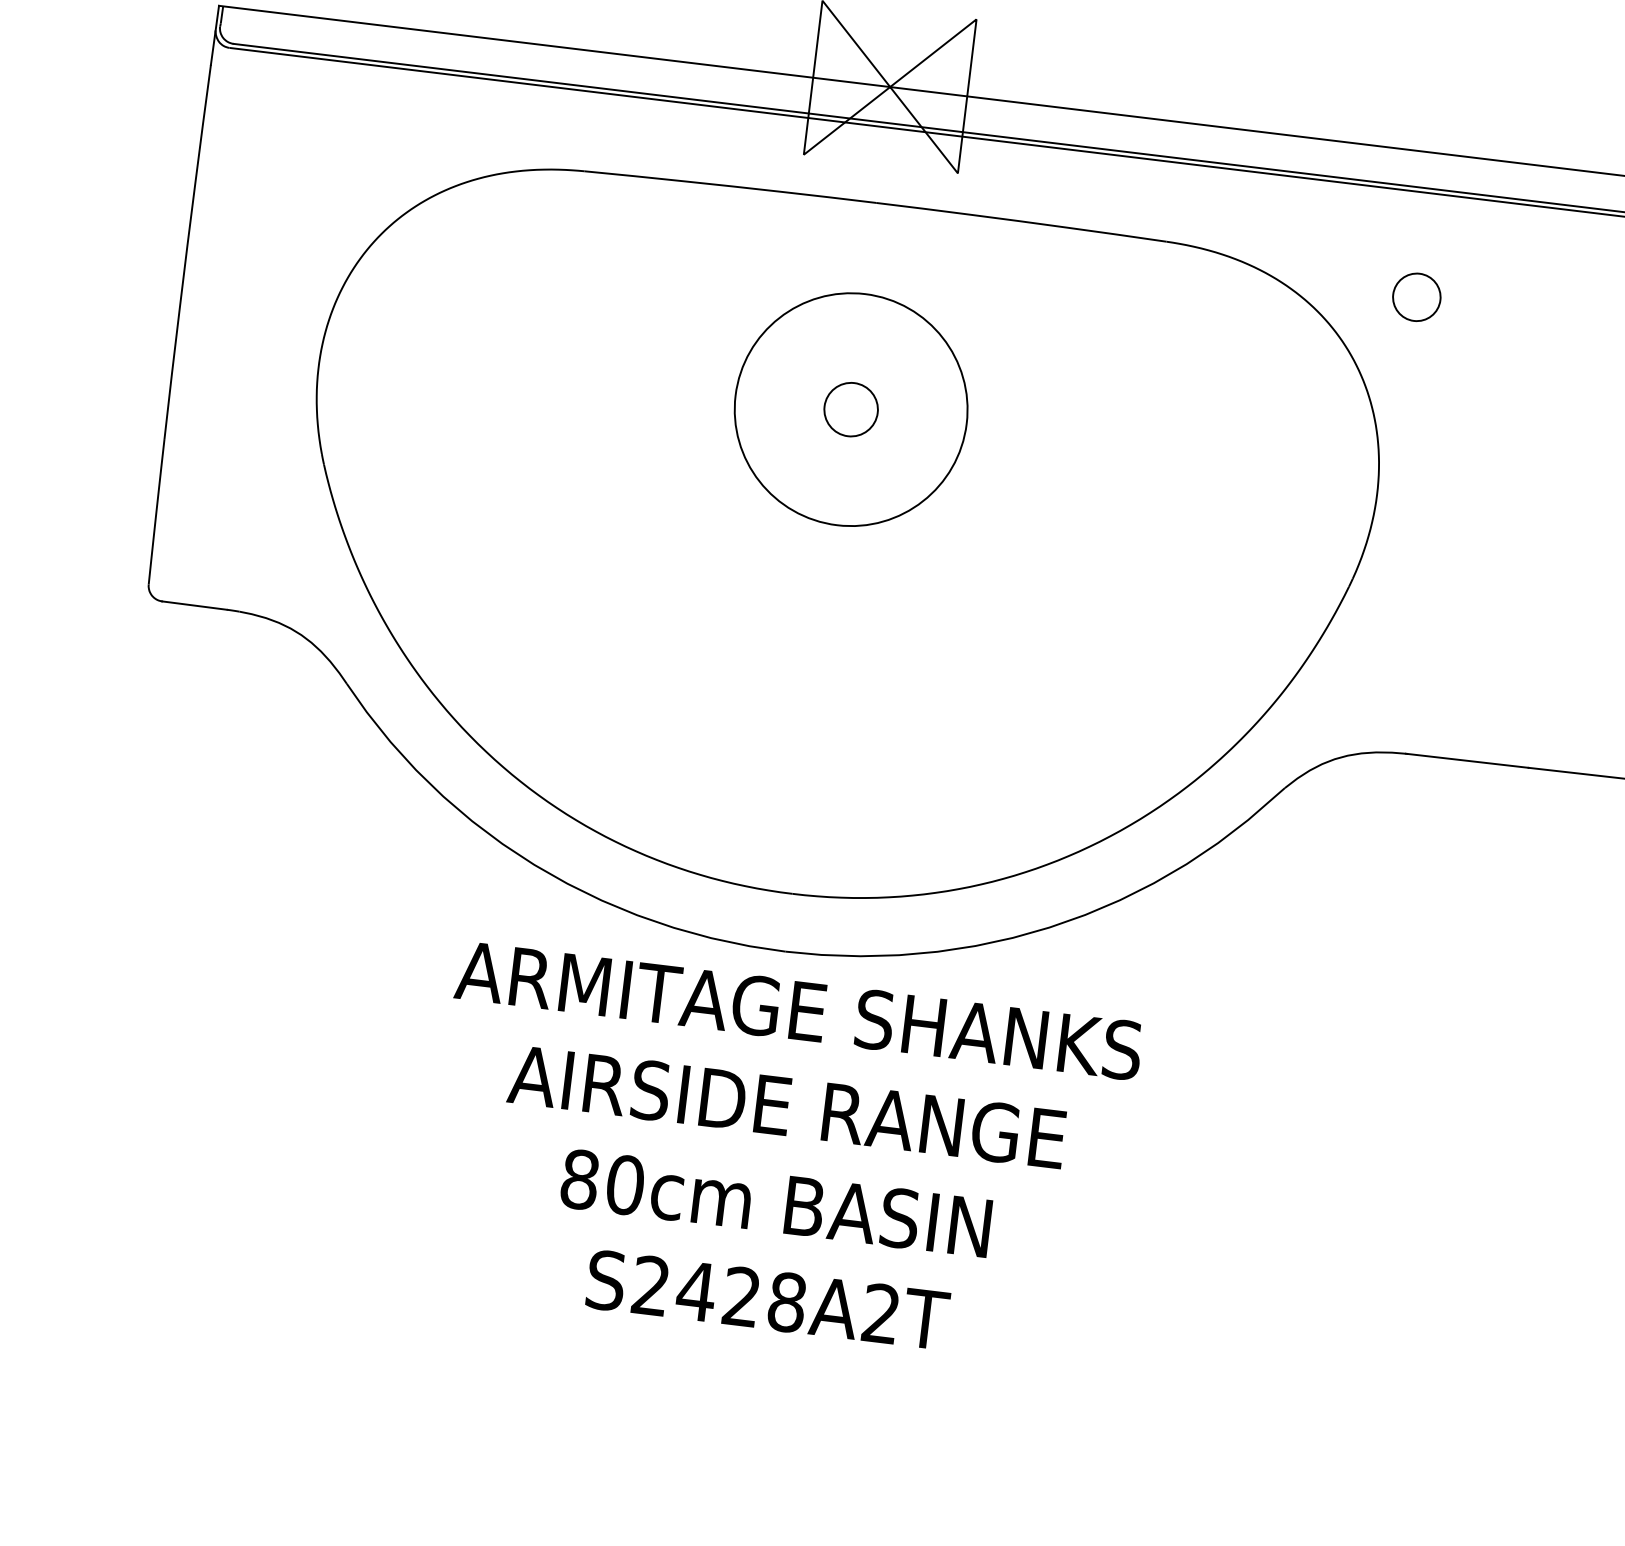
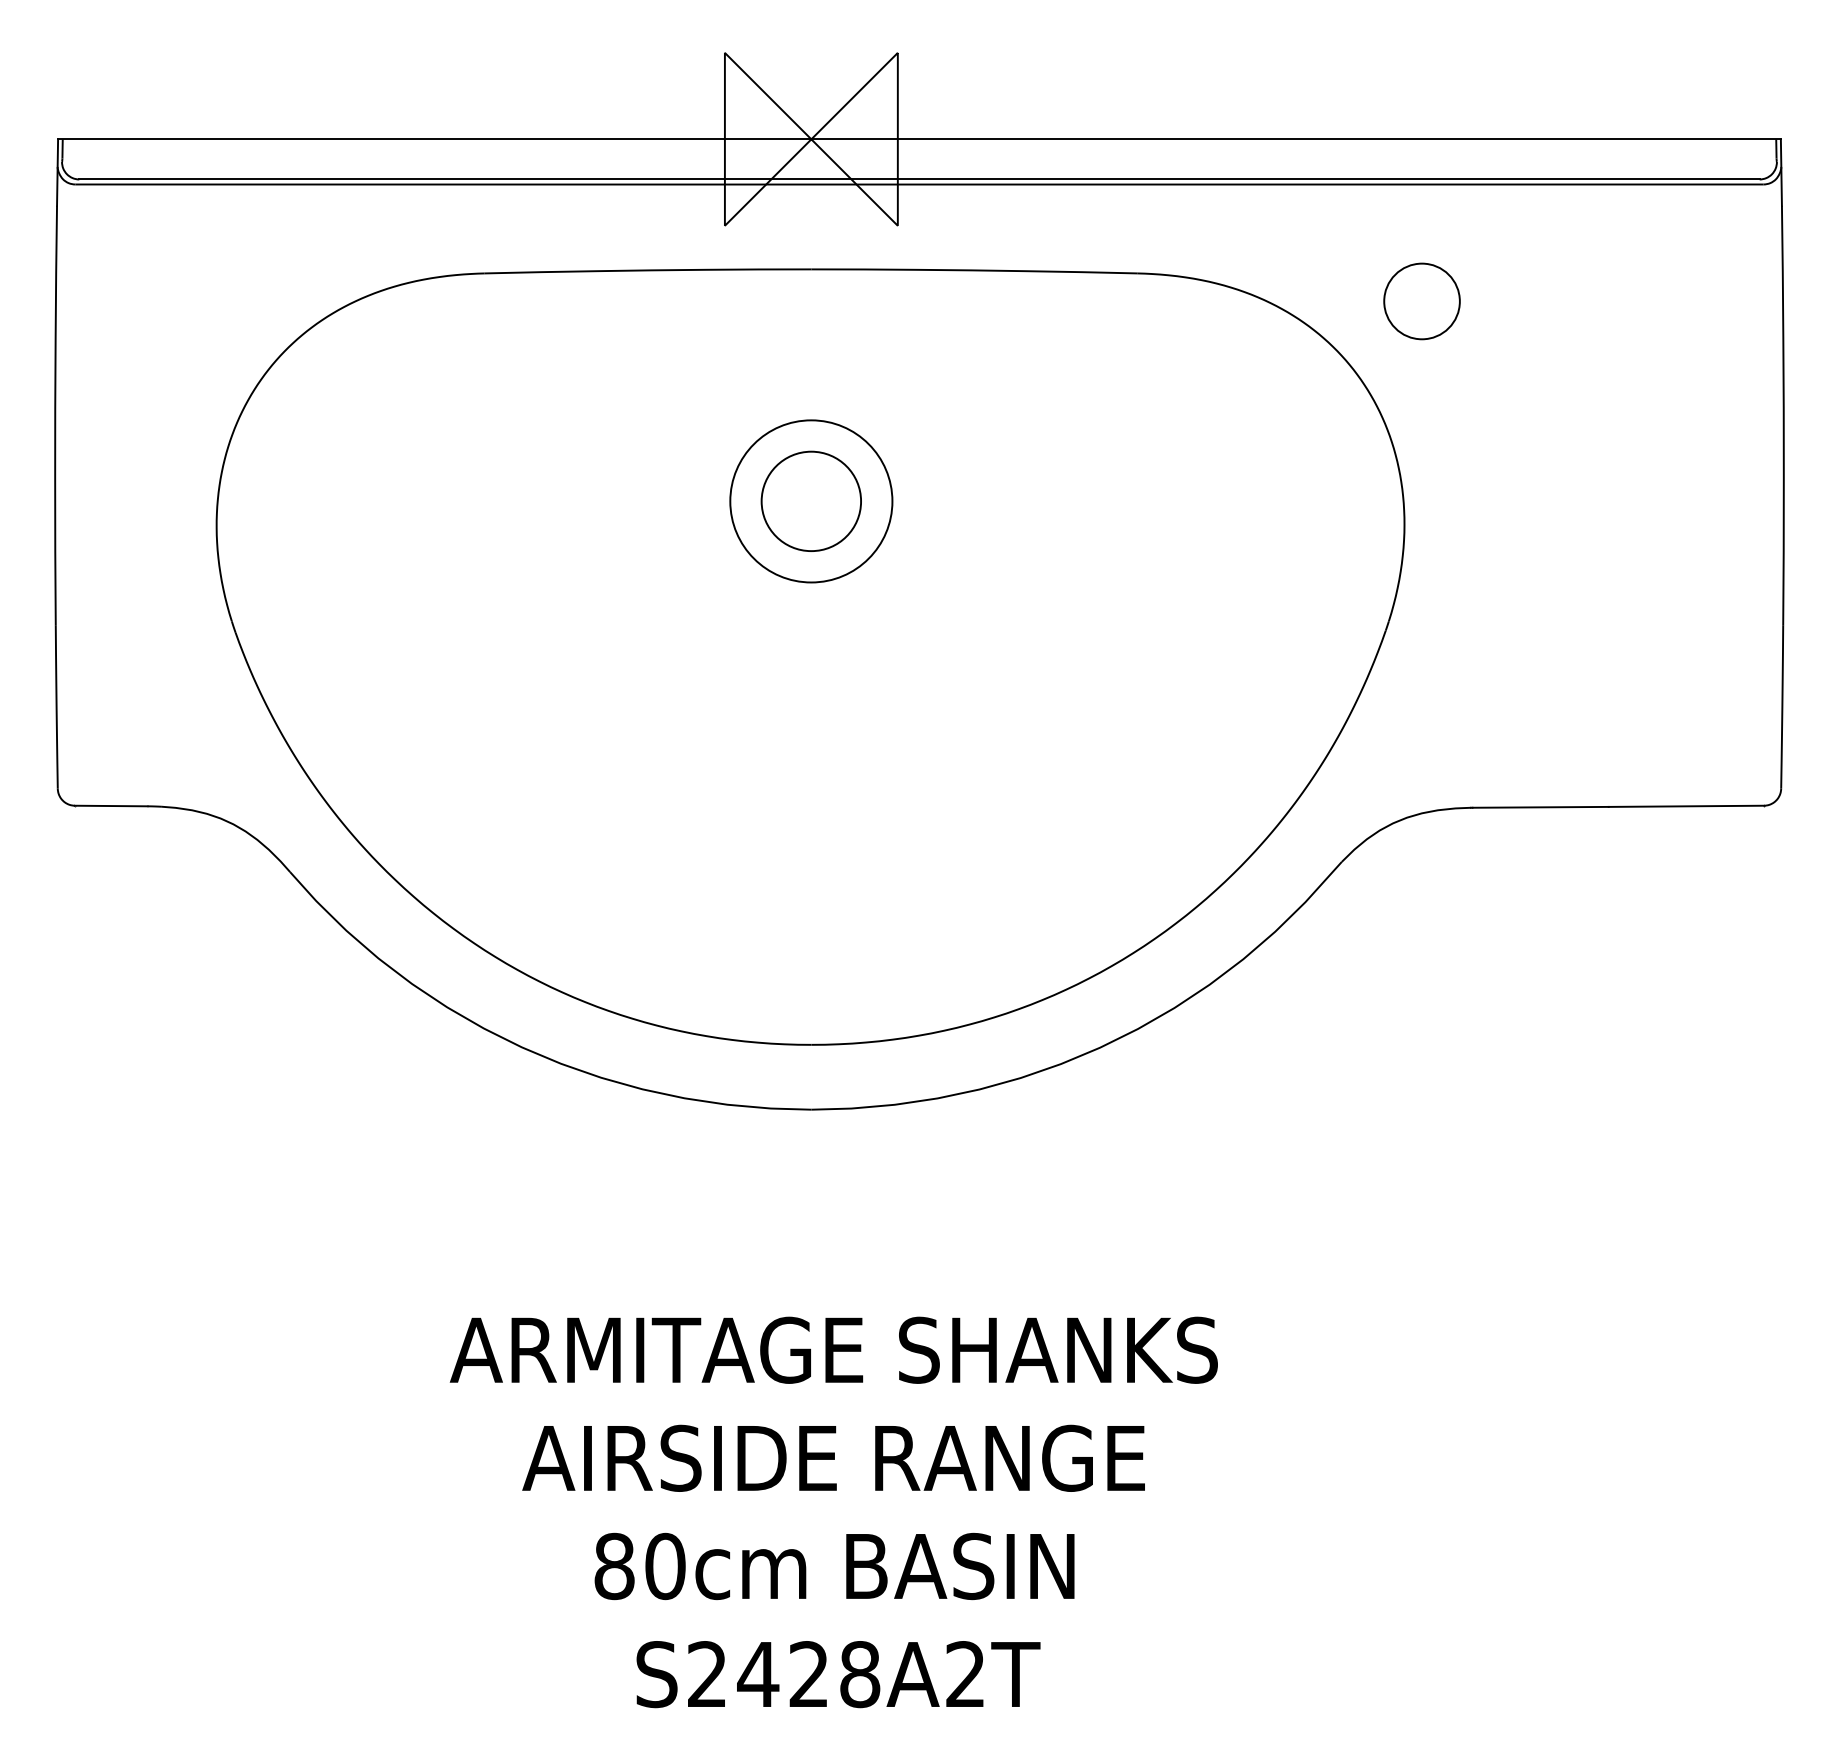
circle: (1416, 297) -> (1421, 301), size x1.43
circle: (851, 409) -> (811, 501), size x0.62
circle: (851, 409) -> (811, 501), size x1.67
text: (780, 1155) -> (833, 1512), moved

